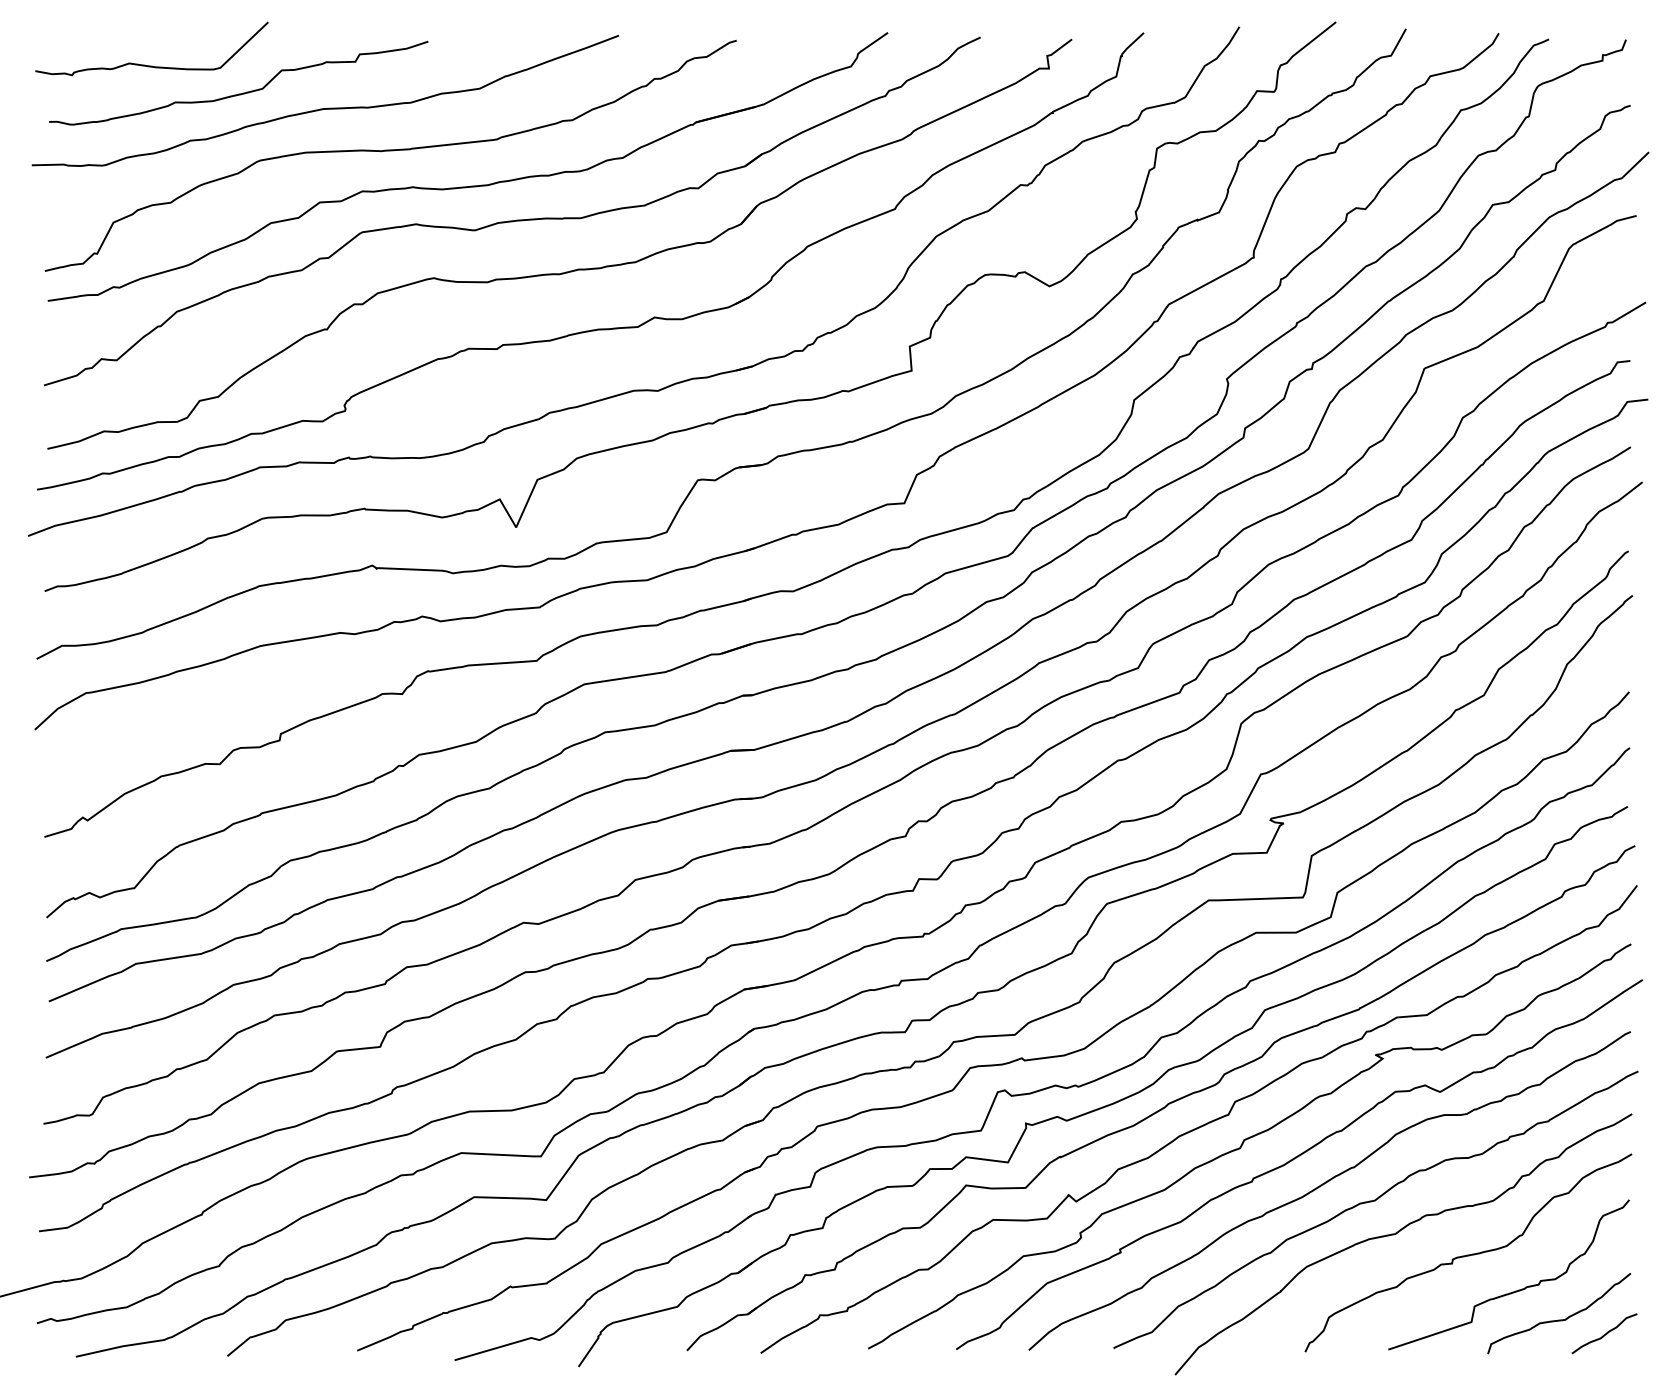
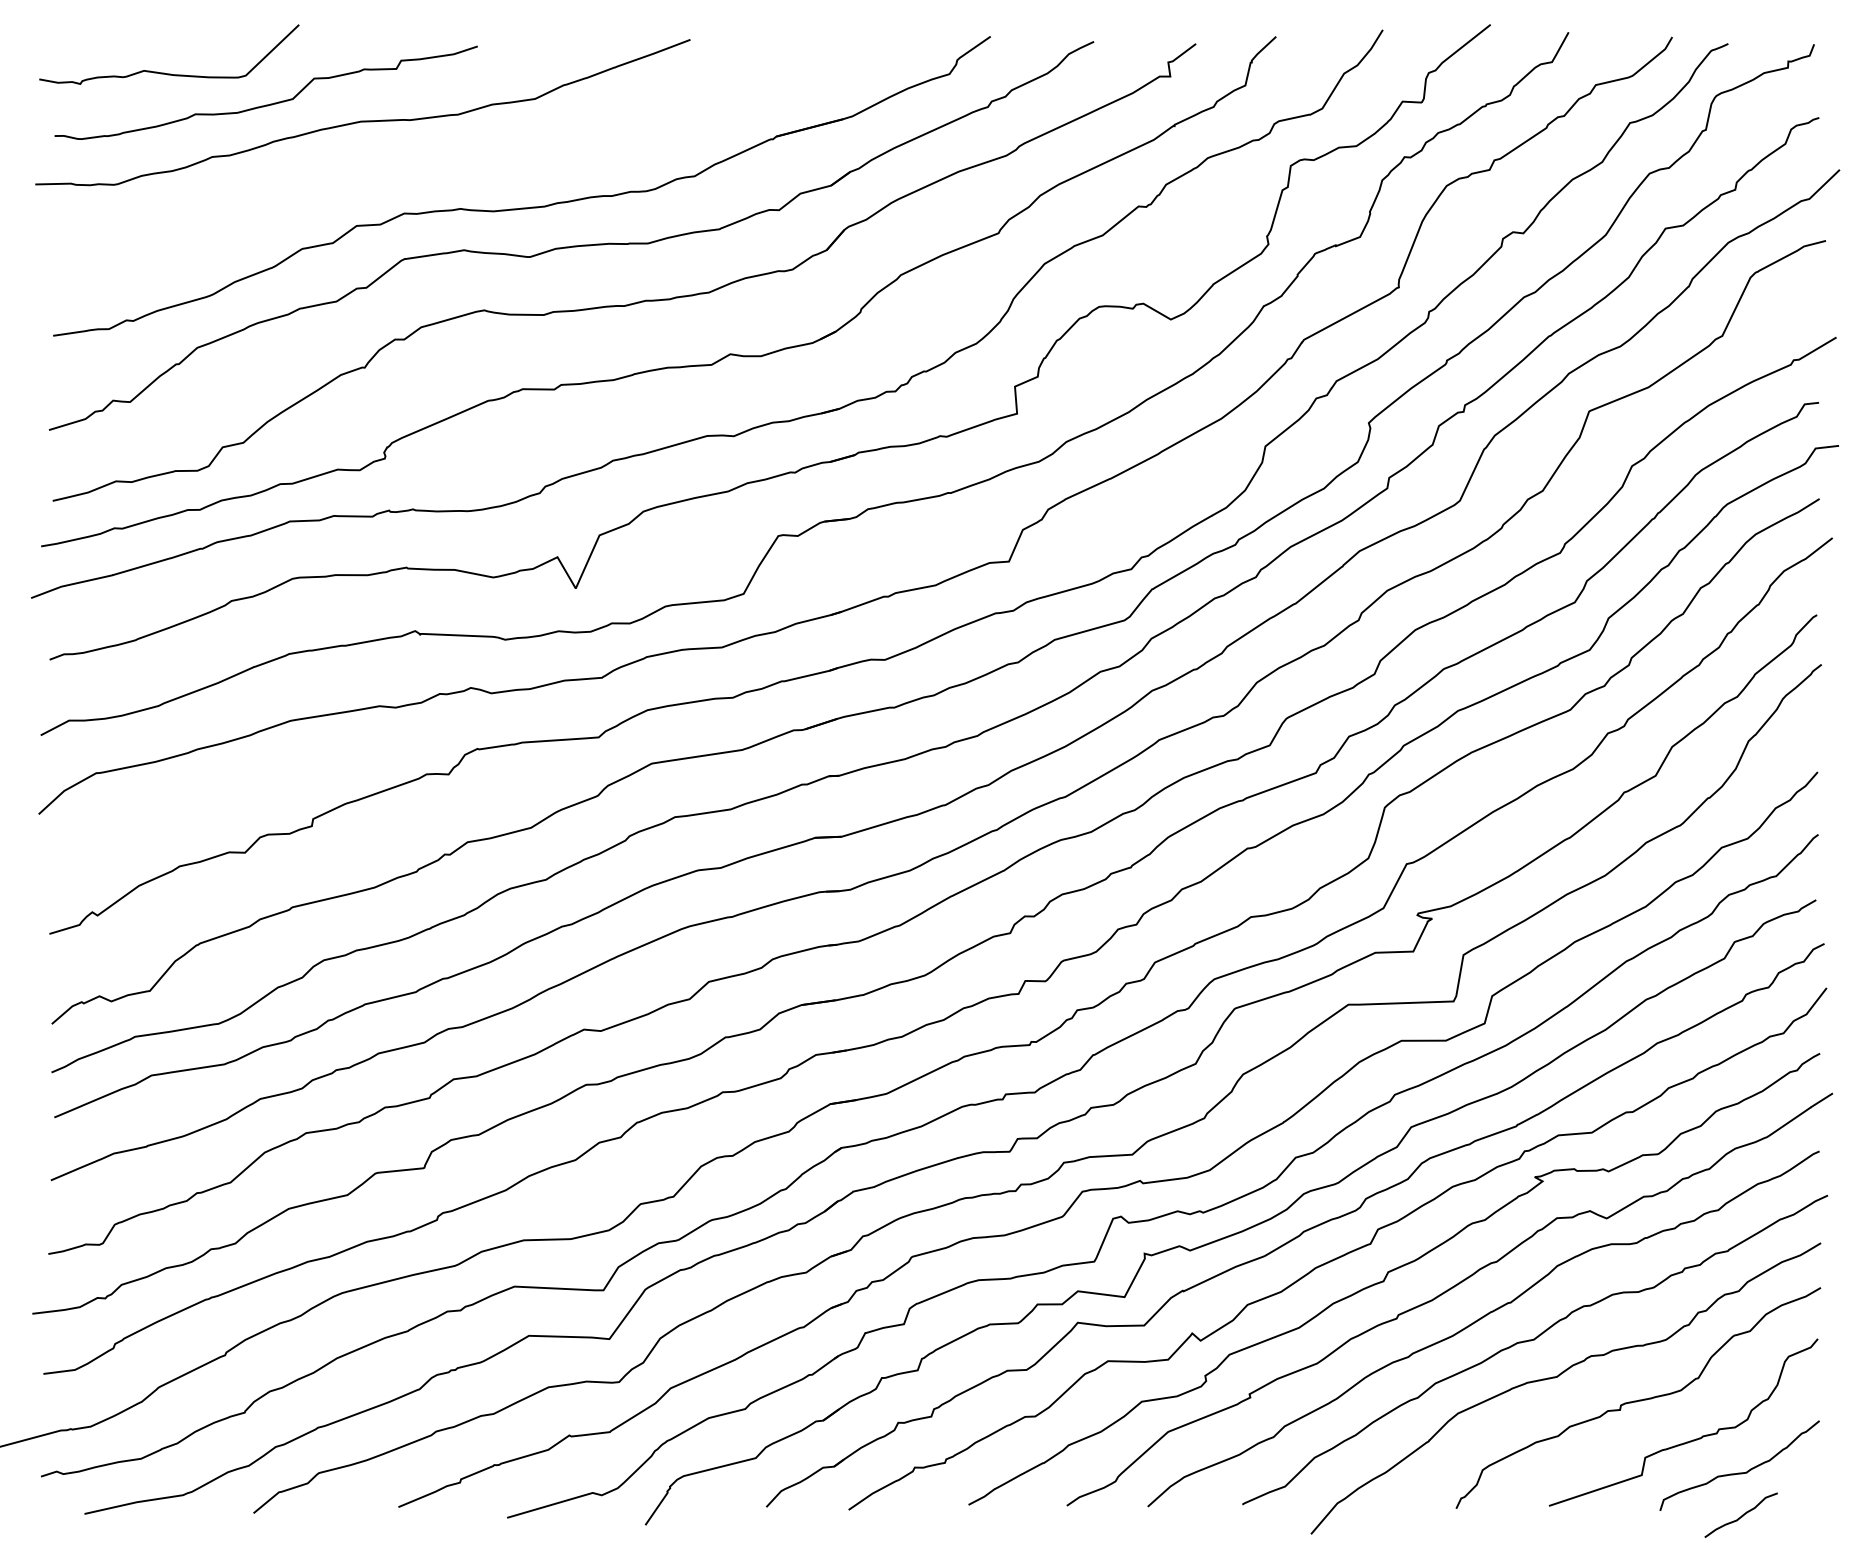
curve: (390, 151) -> (435, 168), removed
curve: (1604, 1333) -> (1741, 1515), moved

